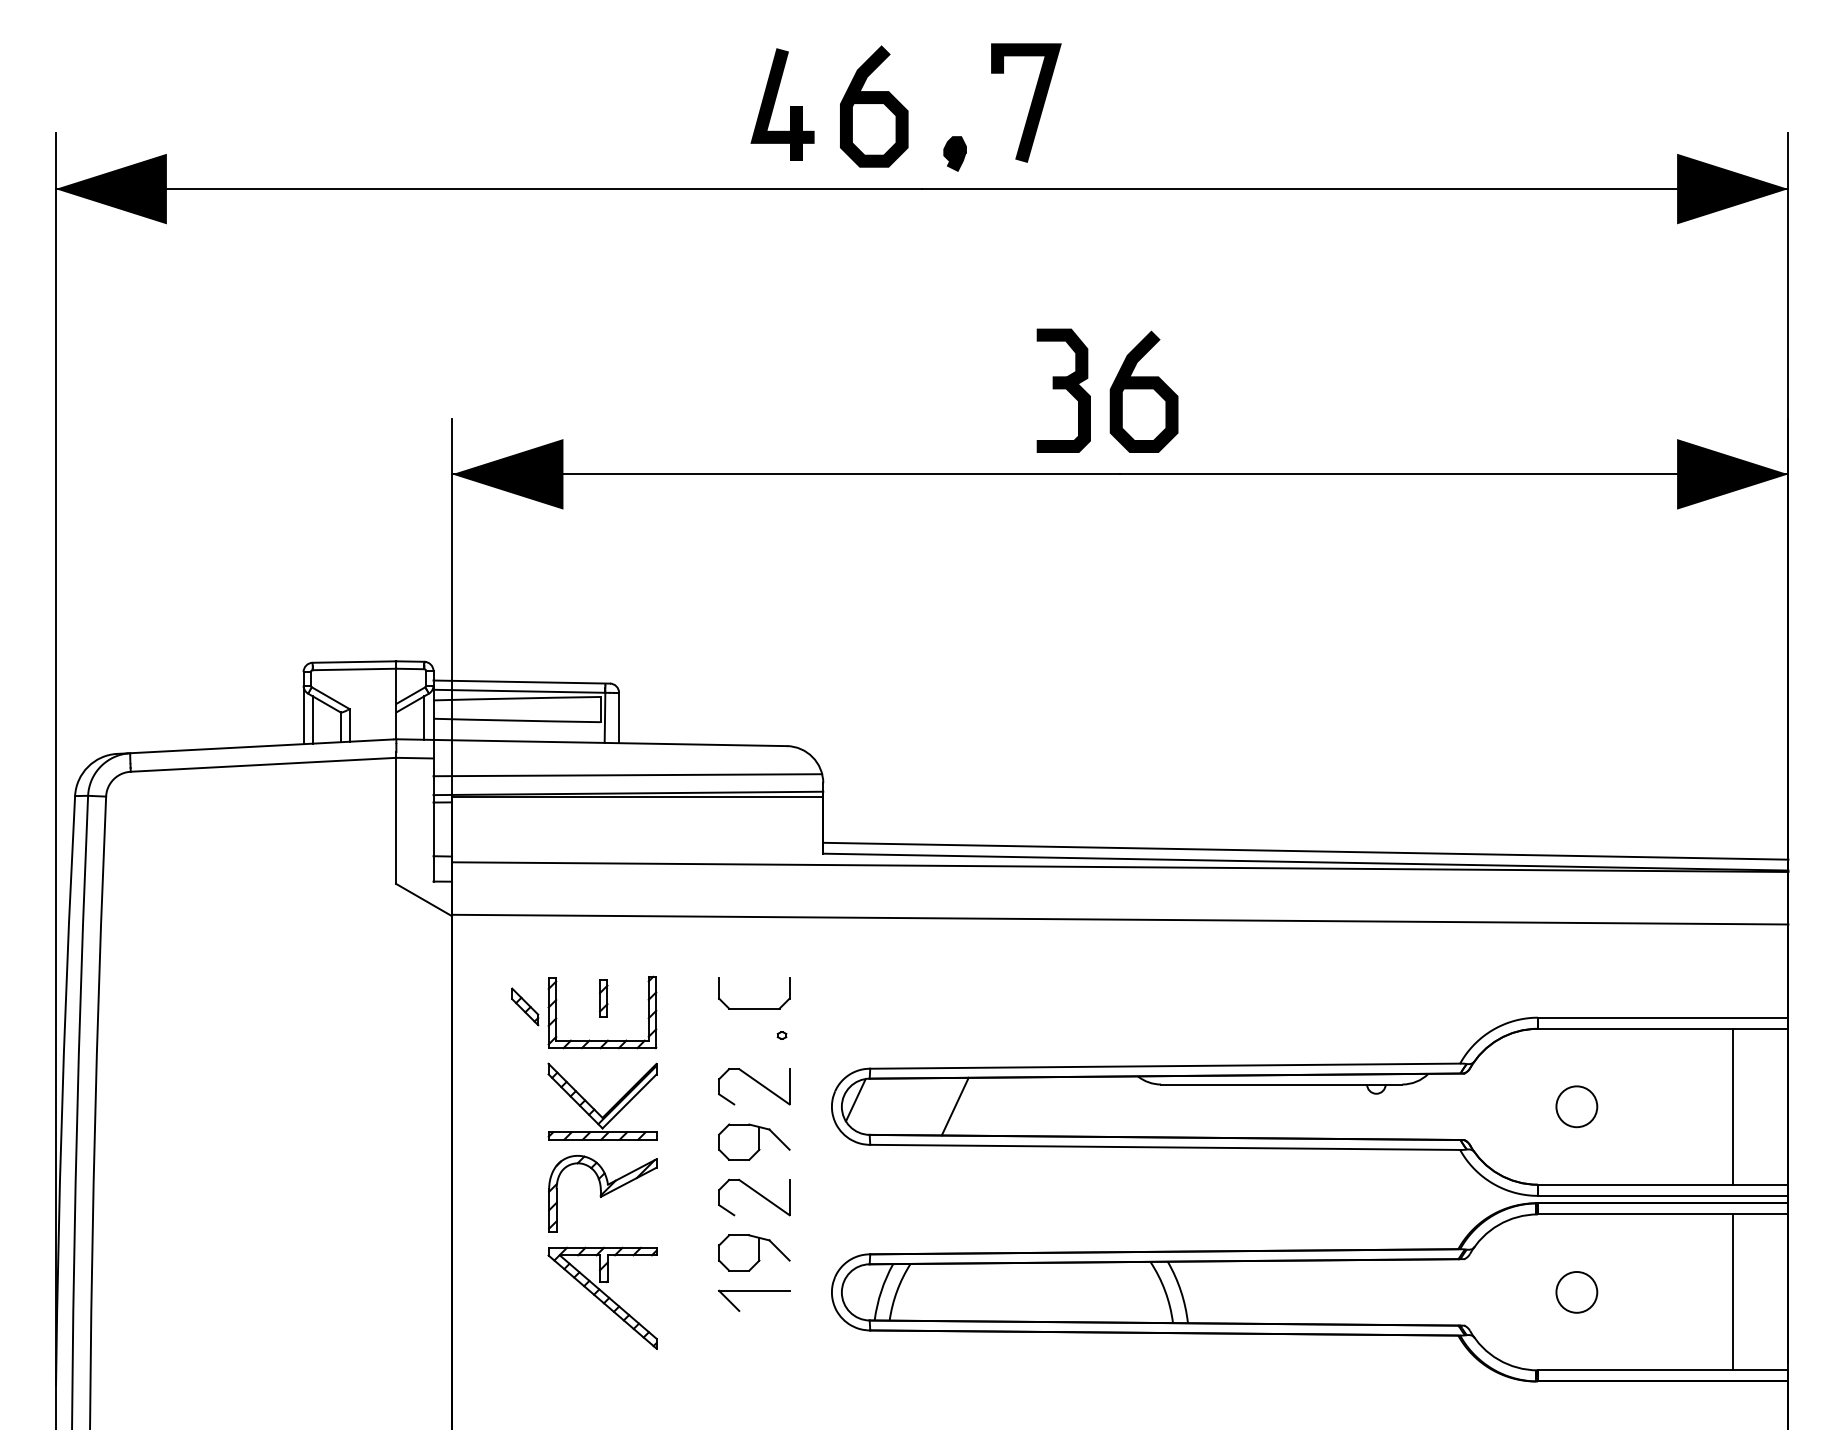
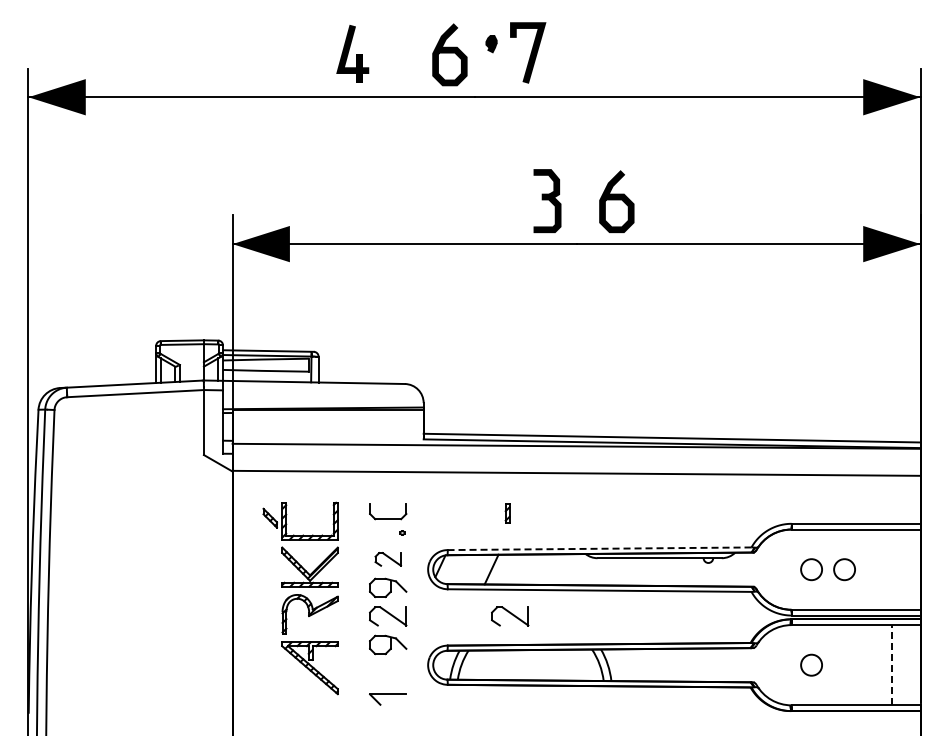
part: (782, 104) -> (352, 53), moved
part: (955, 154) -> (491, 44), moved
curve: (1143, 389) -> (616, 200), moved
line: (628, 774) -> (323, 398), removed
part: (603, 997) -> (507, 513), moved
line: (1164, 1065) -> (599, 548), solid -> dashed
part: (754, 1087) -> (388, 559), size x0.7
circle: (1640, 1106) -> (844, 569), added
line: (1732, 1106) -> (891, 569), removed
part: (991, 1197) -> (510, 616), added
line: (1732, 1290) -> (891, 664), solid -> dashed
part: (752, 1300) -> (387, 699), moved

